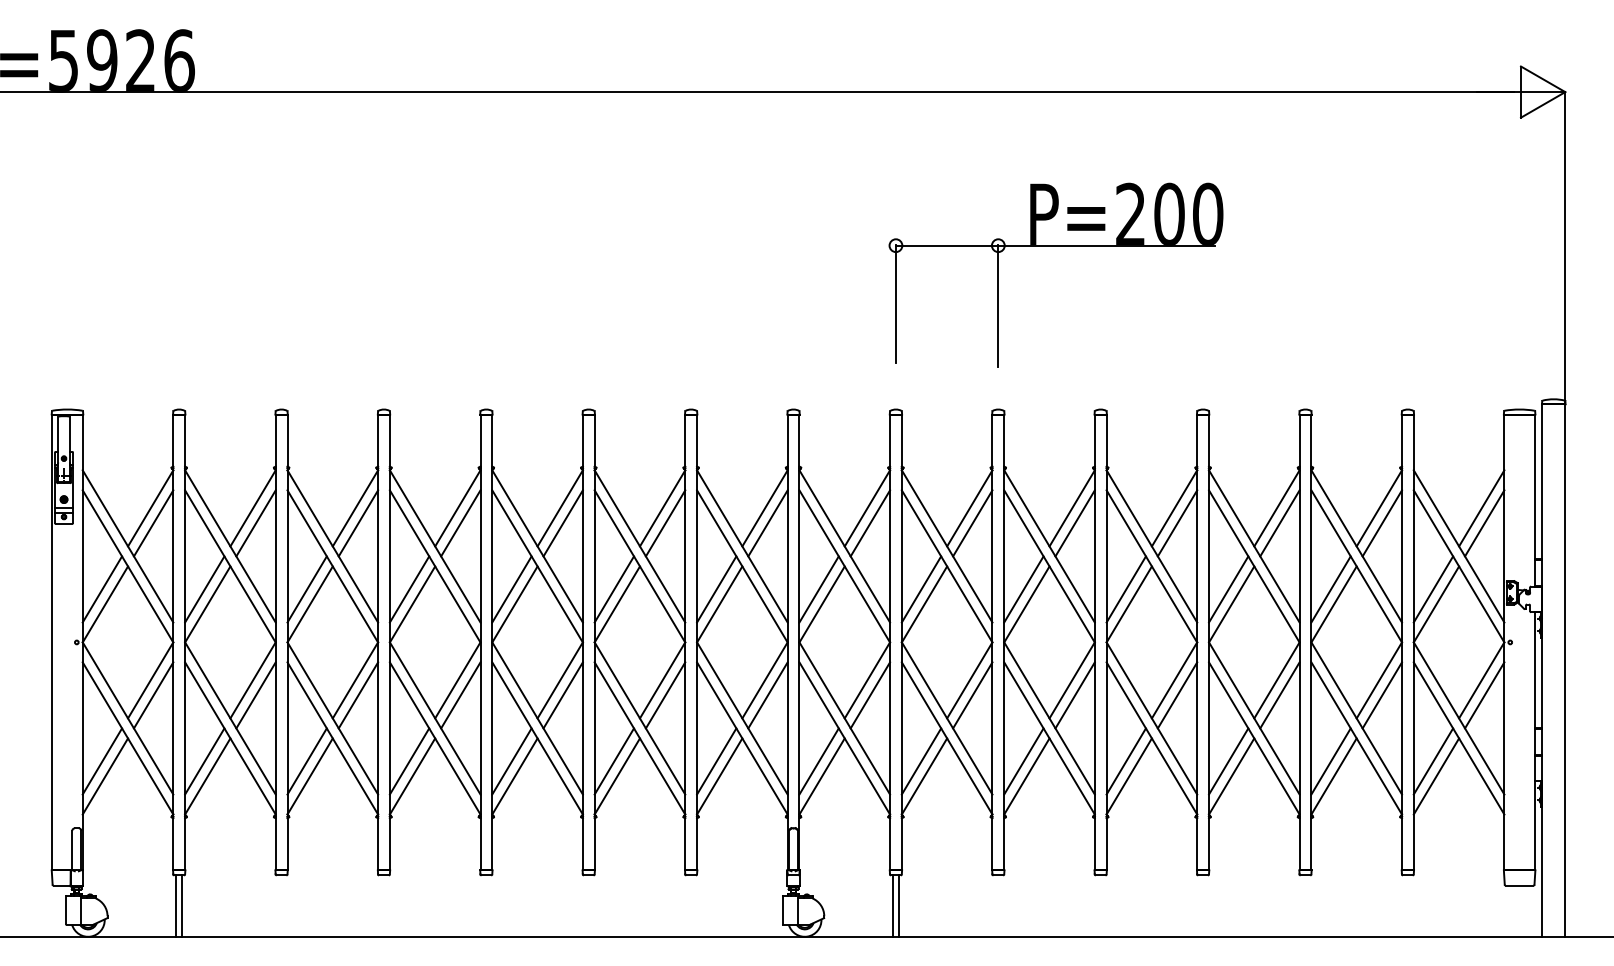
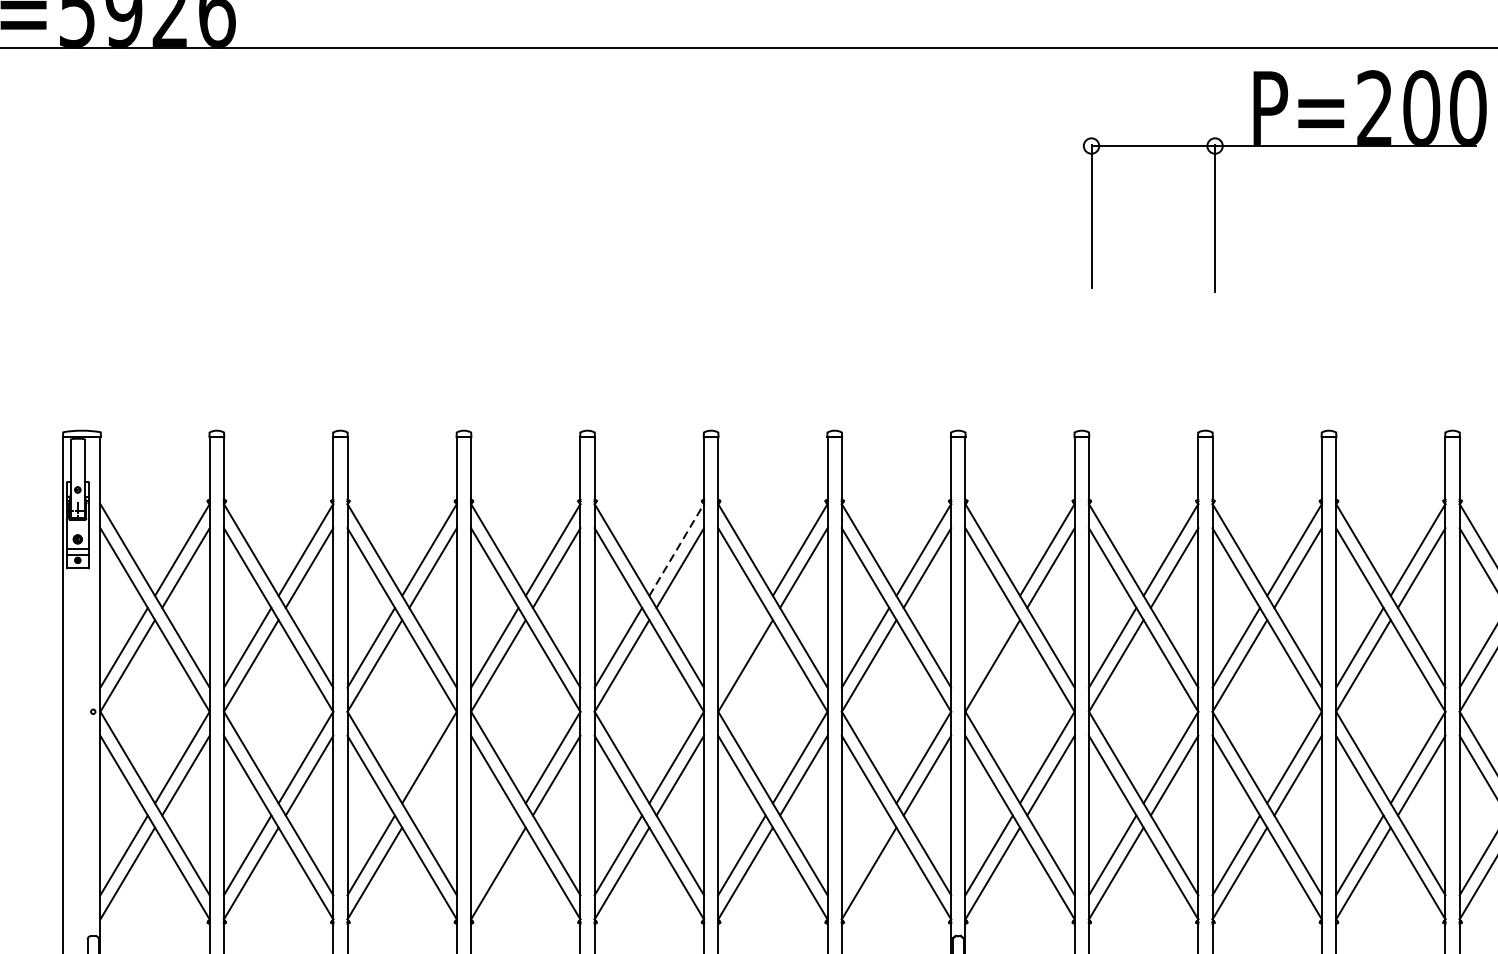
part: (1055, 246) -> (1284, 147), moved
line: (560, 507) -> (676, 548), solid -> dashed
line: (613, 589) -> (740, 647), removed
line: (818, 589) -> (988, 647), removed
line: (358, 695) -> (433, 775), removed
line: (409, 761) -> (494, 855), removed
line: (716, 761) -> (865, 855), removed

